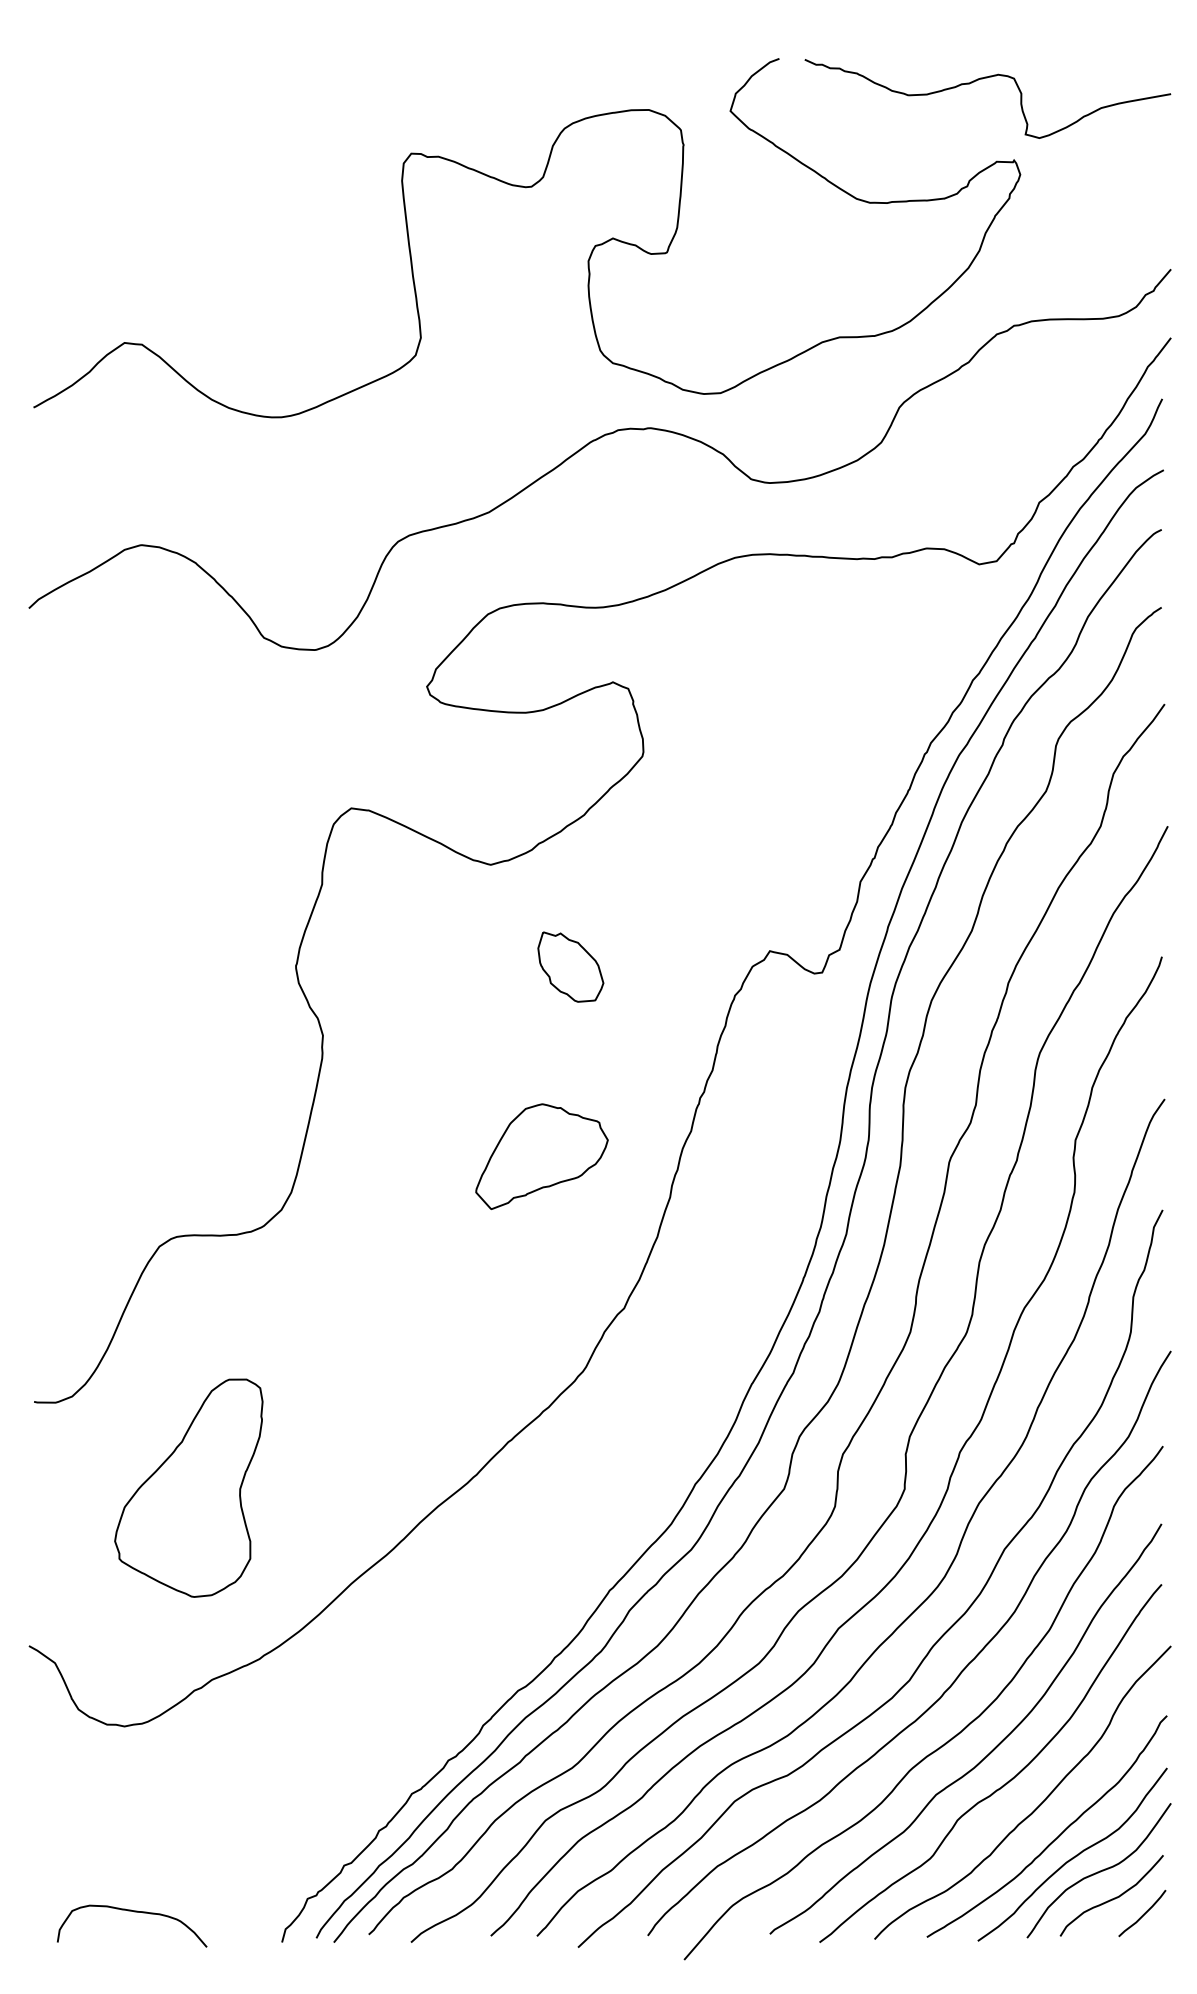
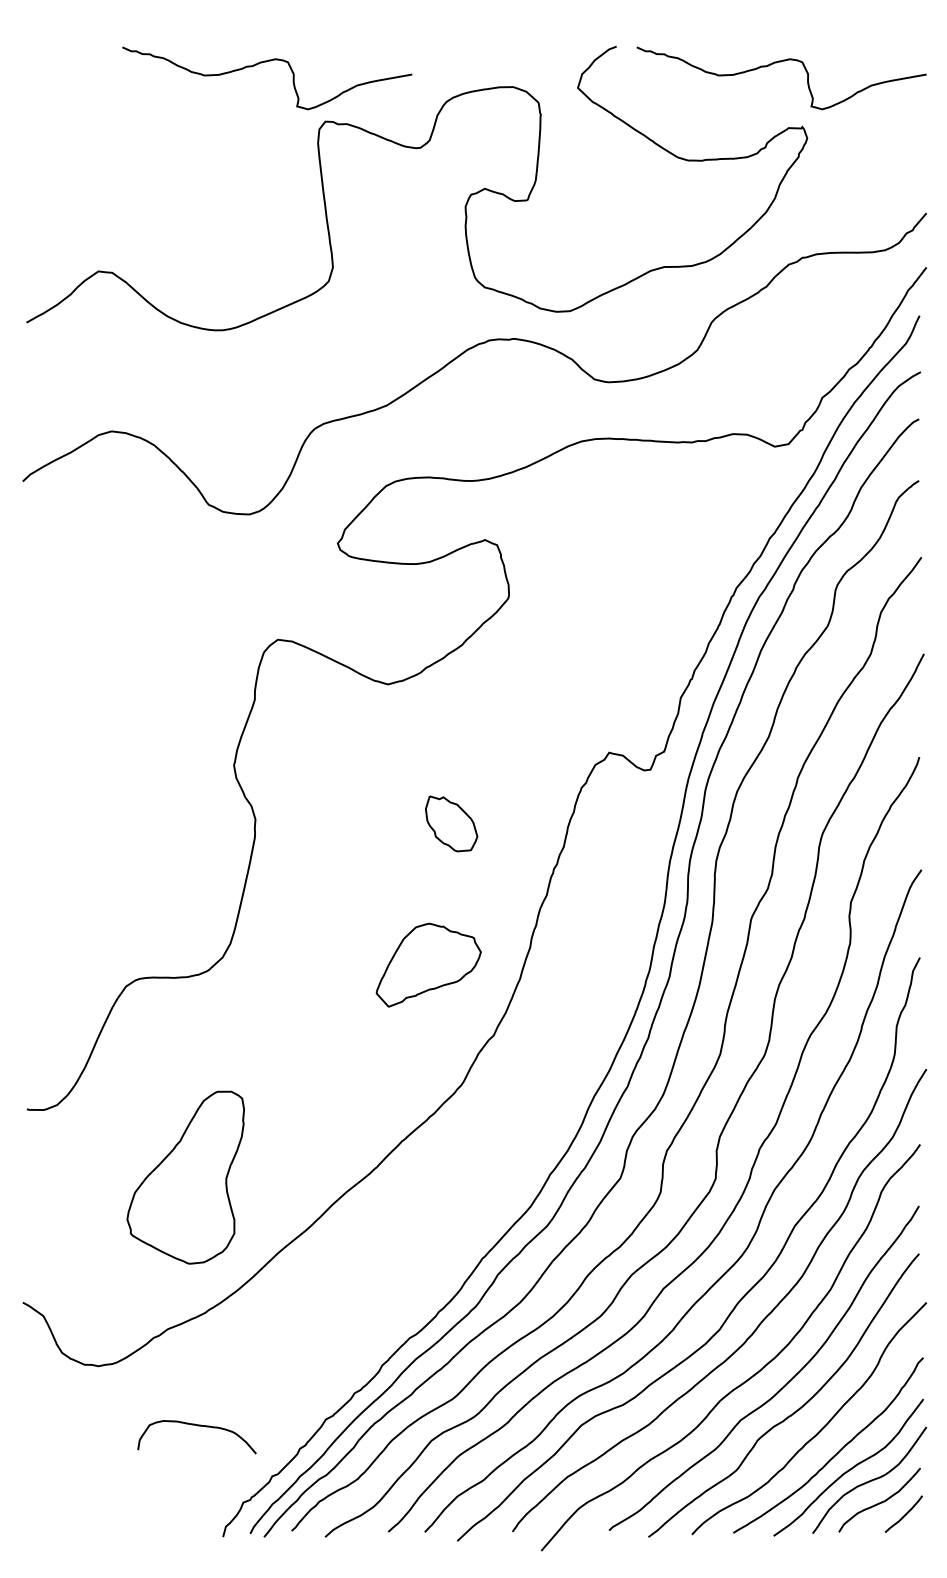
curve: (332, 79) -> (263, 62), added
part: (570, 966) -> (451, 823), moved
part: (541, 1156) -> (428, 965), moved
part: (188, 1487) -> (185, 1177), moved
curve: (134, 1912) -> (198, 1426), moved

